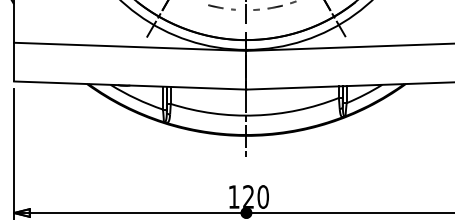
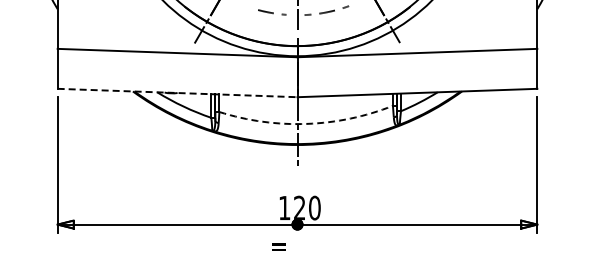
line: (130, 86) -> (177, 93), solid -> dashed
arc: (255, 115) -> (306, 123), solid -> dashed

